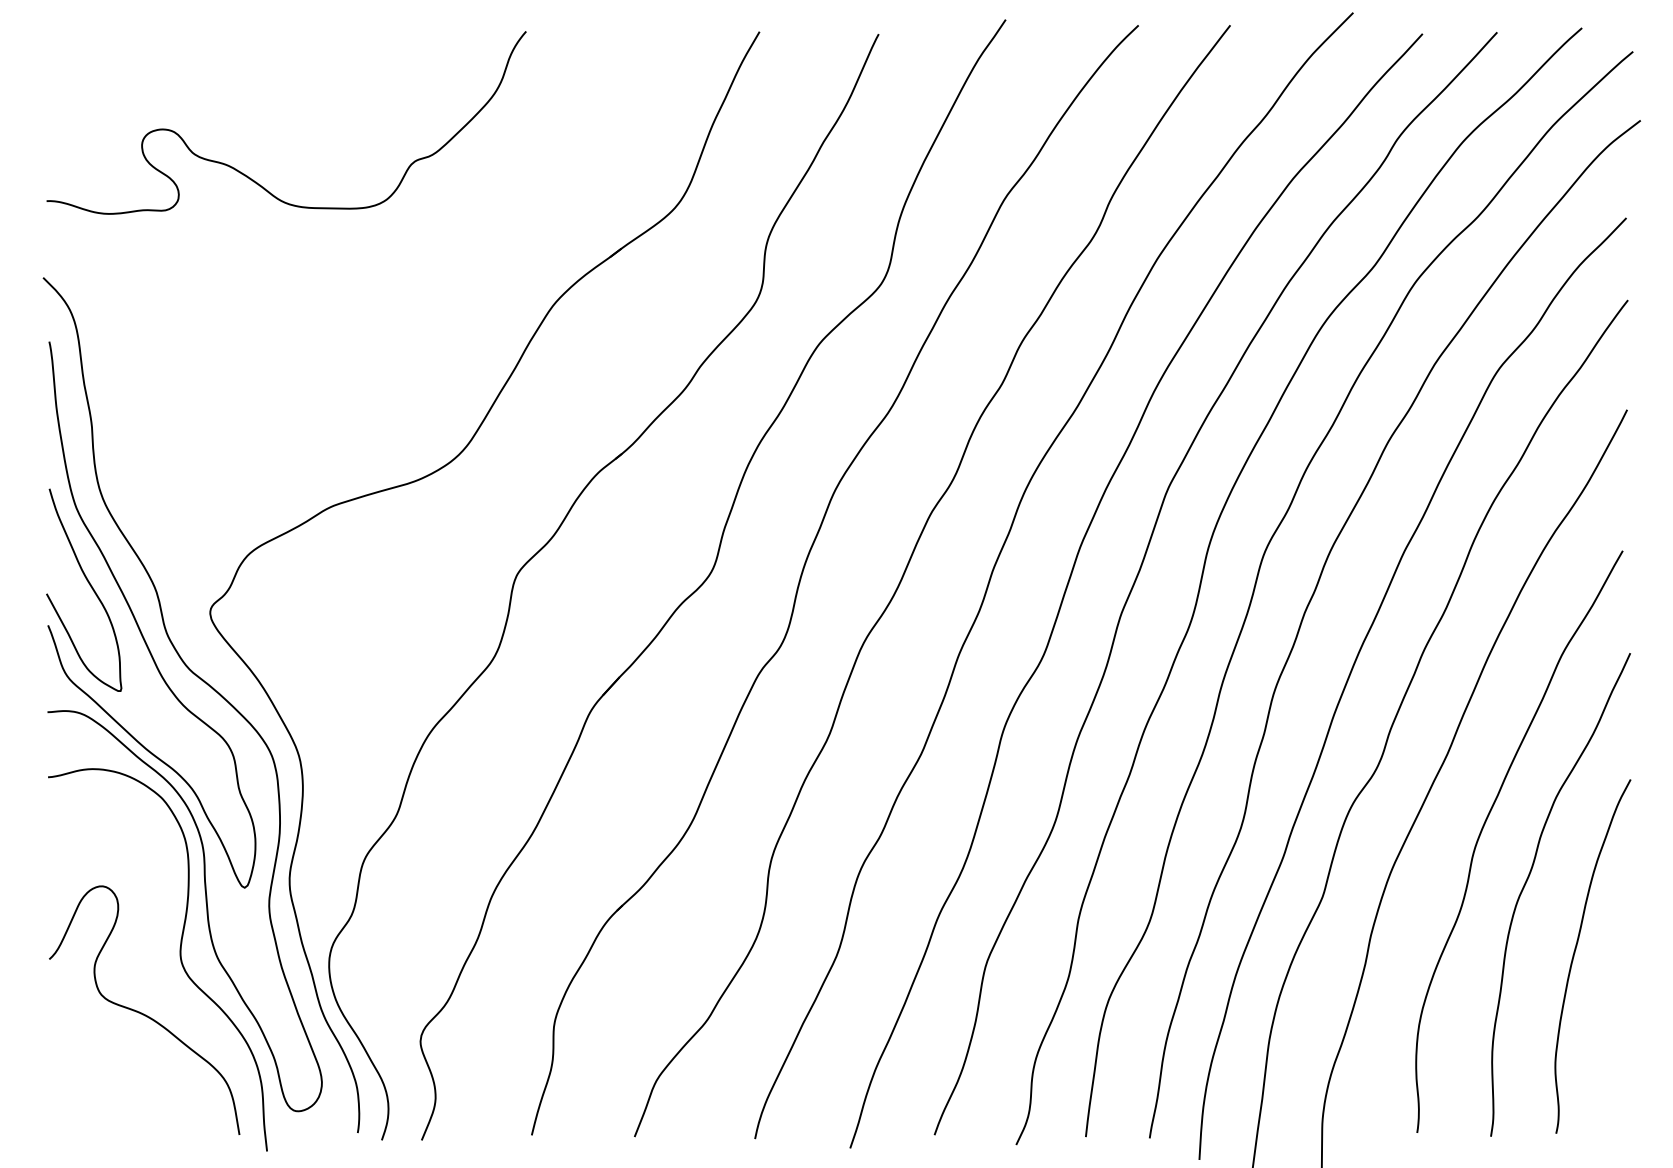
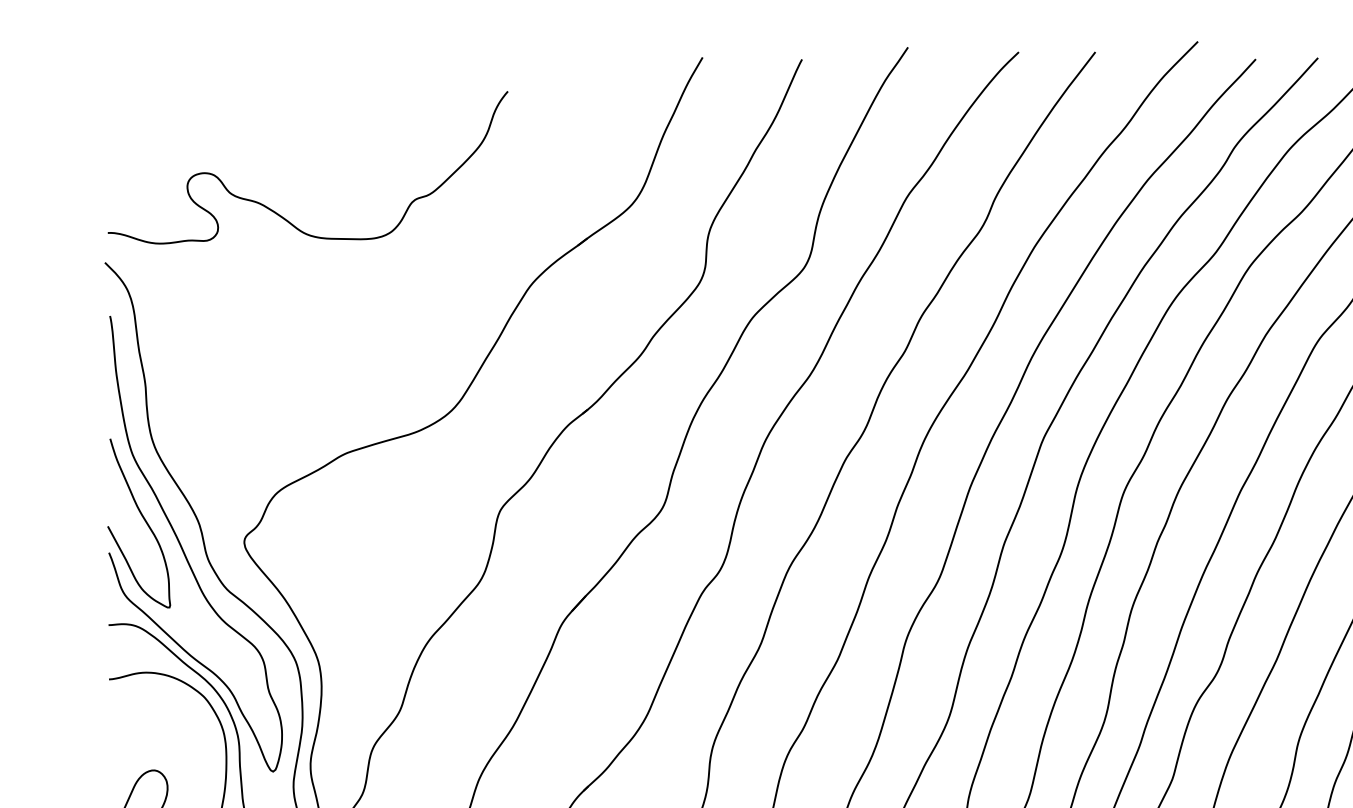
curve: (250, 177) -> (277, 213), moved

